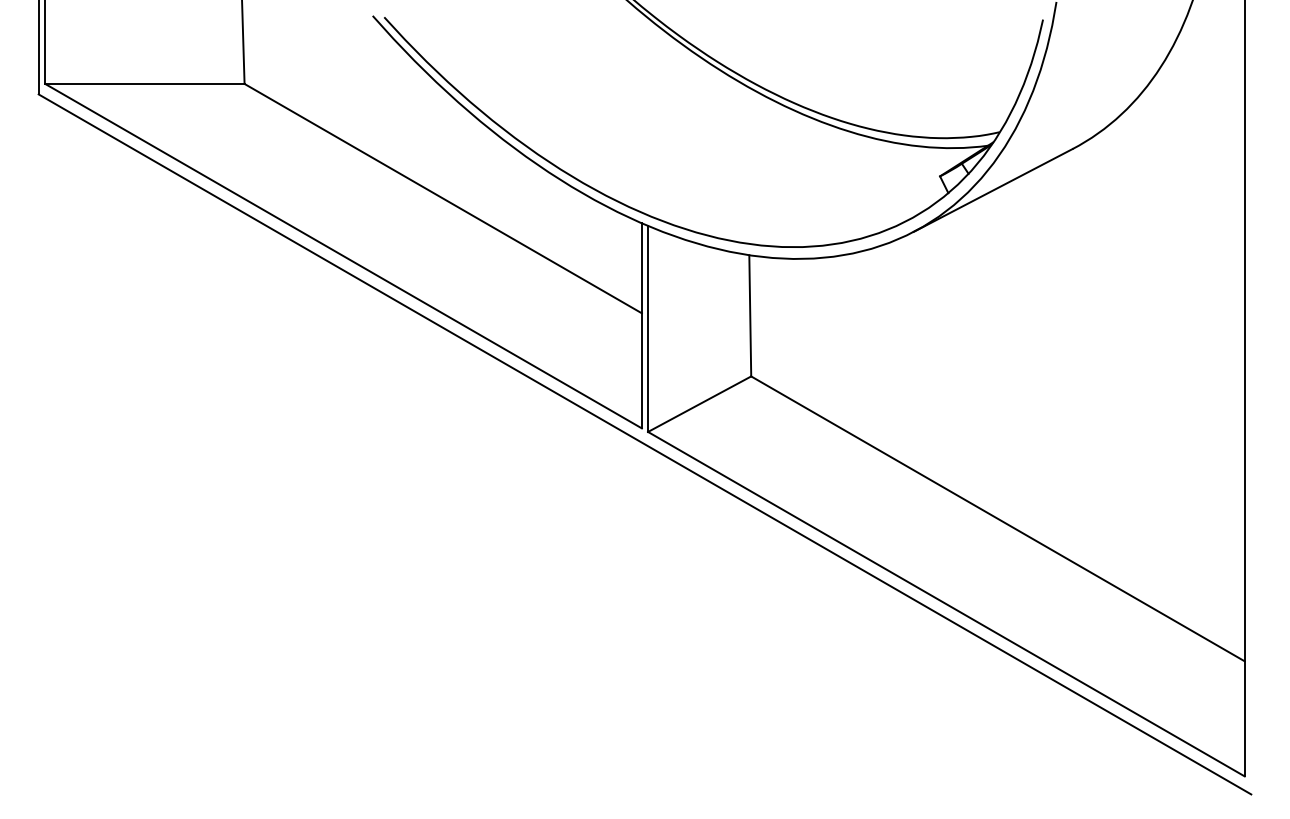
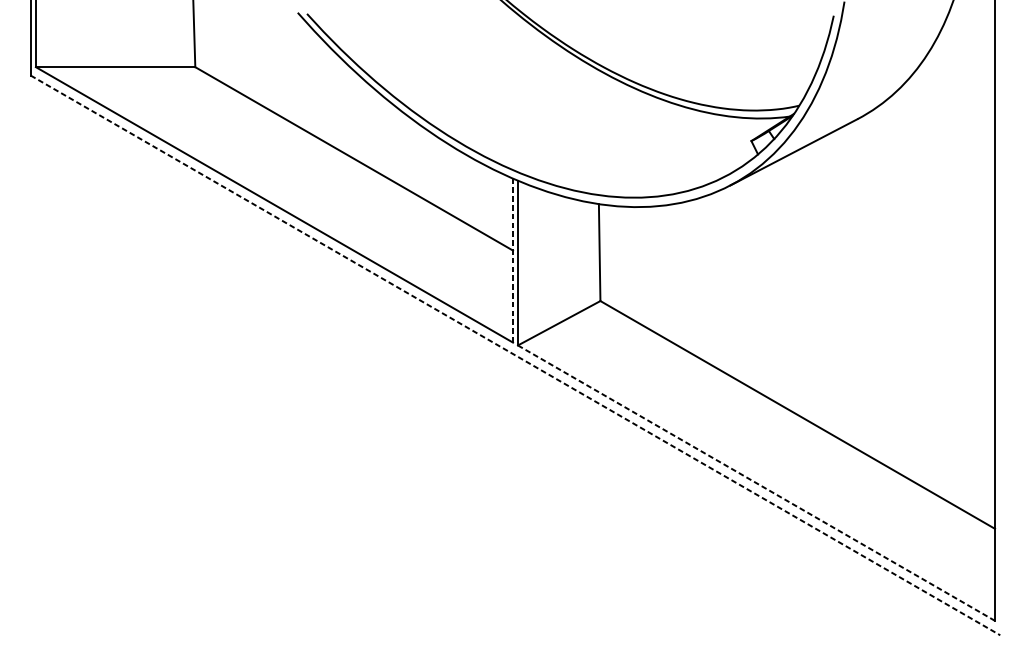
line: (641, 325) -> (512, 260), solid -> dashed
line: (645, 444) -> (515, 355), solid -> dashed
line: (945, 603) -> (755, 482), solid -> dashed

